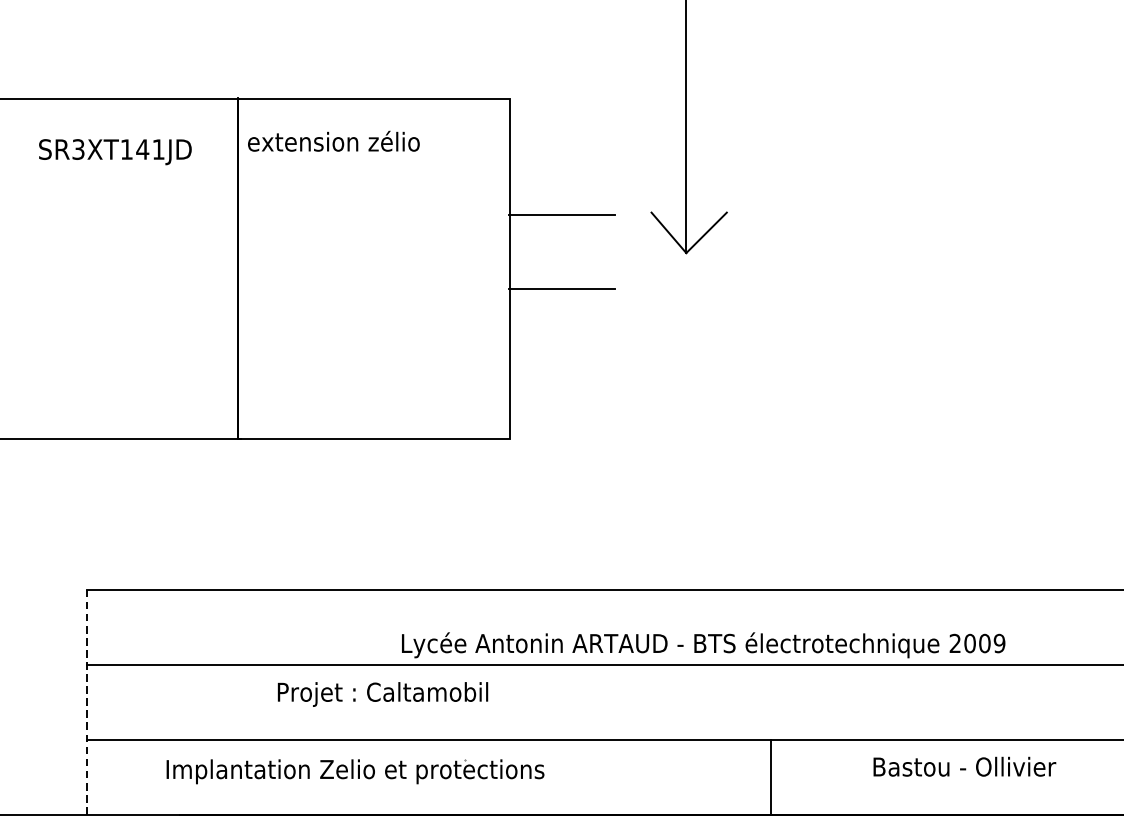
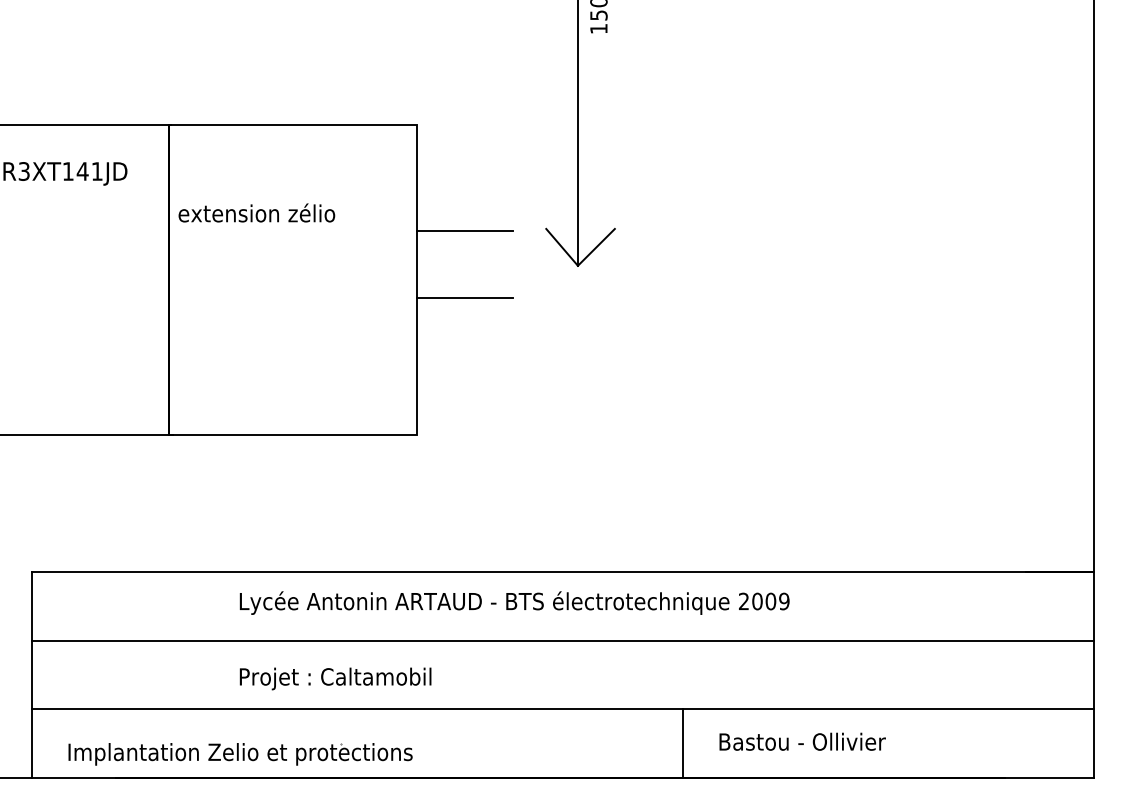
text: (333, 140) -> (256, 212), moved
text: (703, 644) -> (514, 602), moved
text: (382, 694) -> (335, 678), moved
line: (87, 702) -> (32, 675), dashed -> solid
text: (964, 766) -> (802, 741), moved
part: (355, 771) -> (240, 754), moved
line: (771, 777) -> (683, 743), moved

